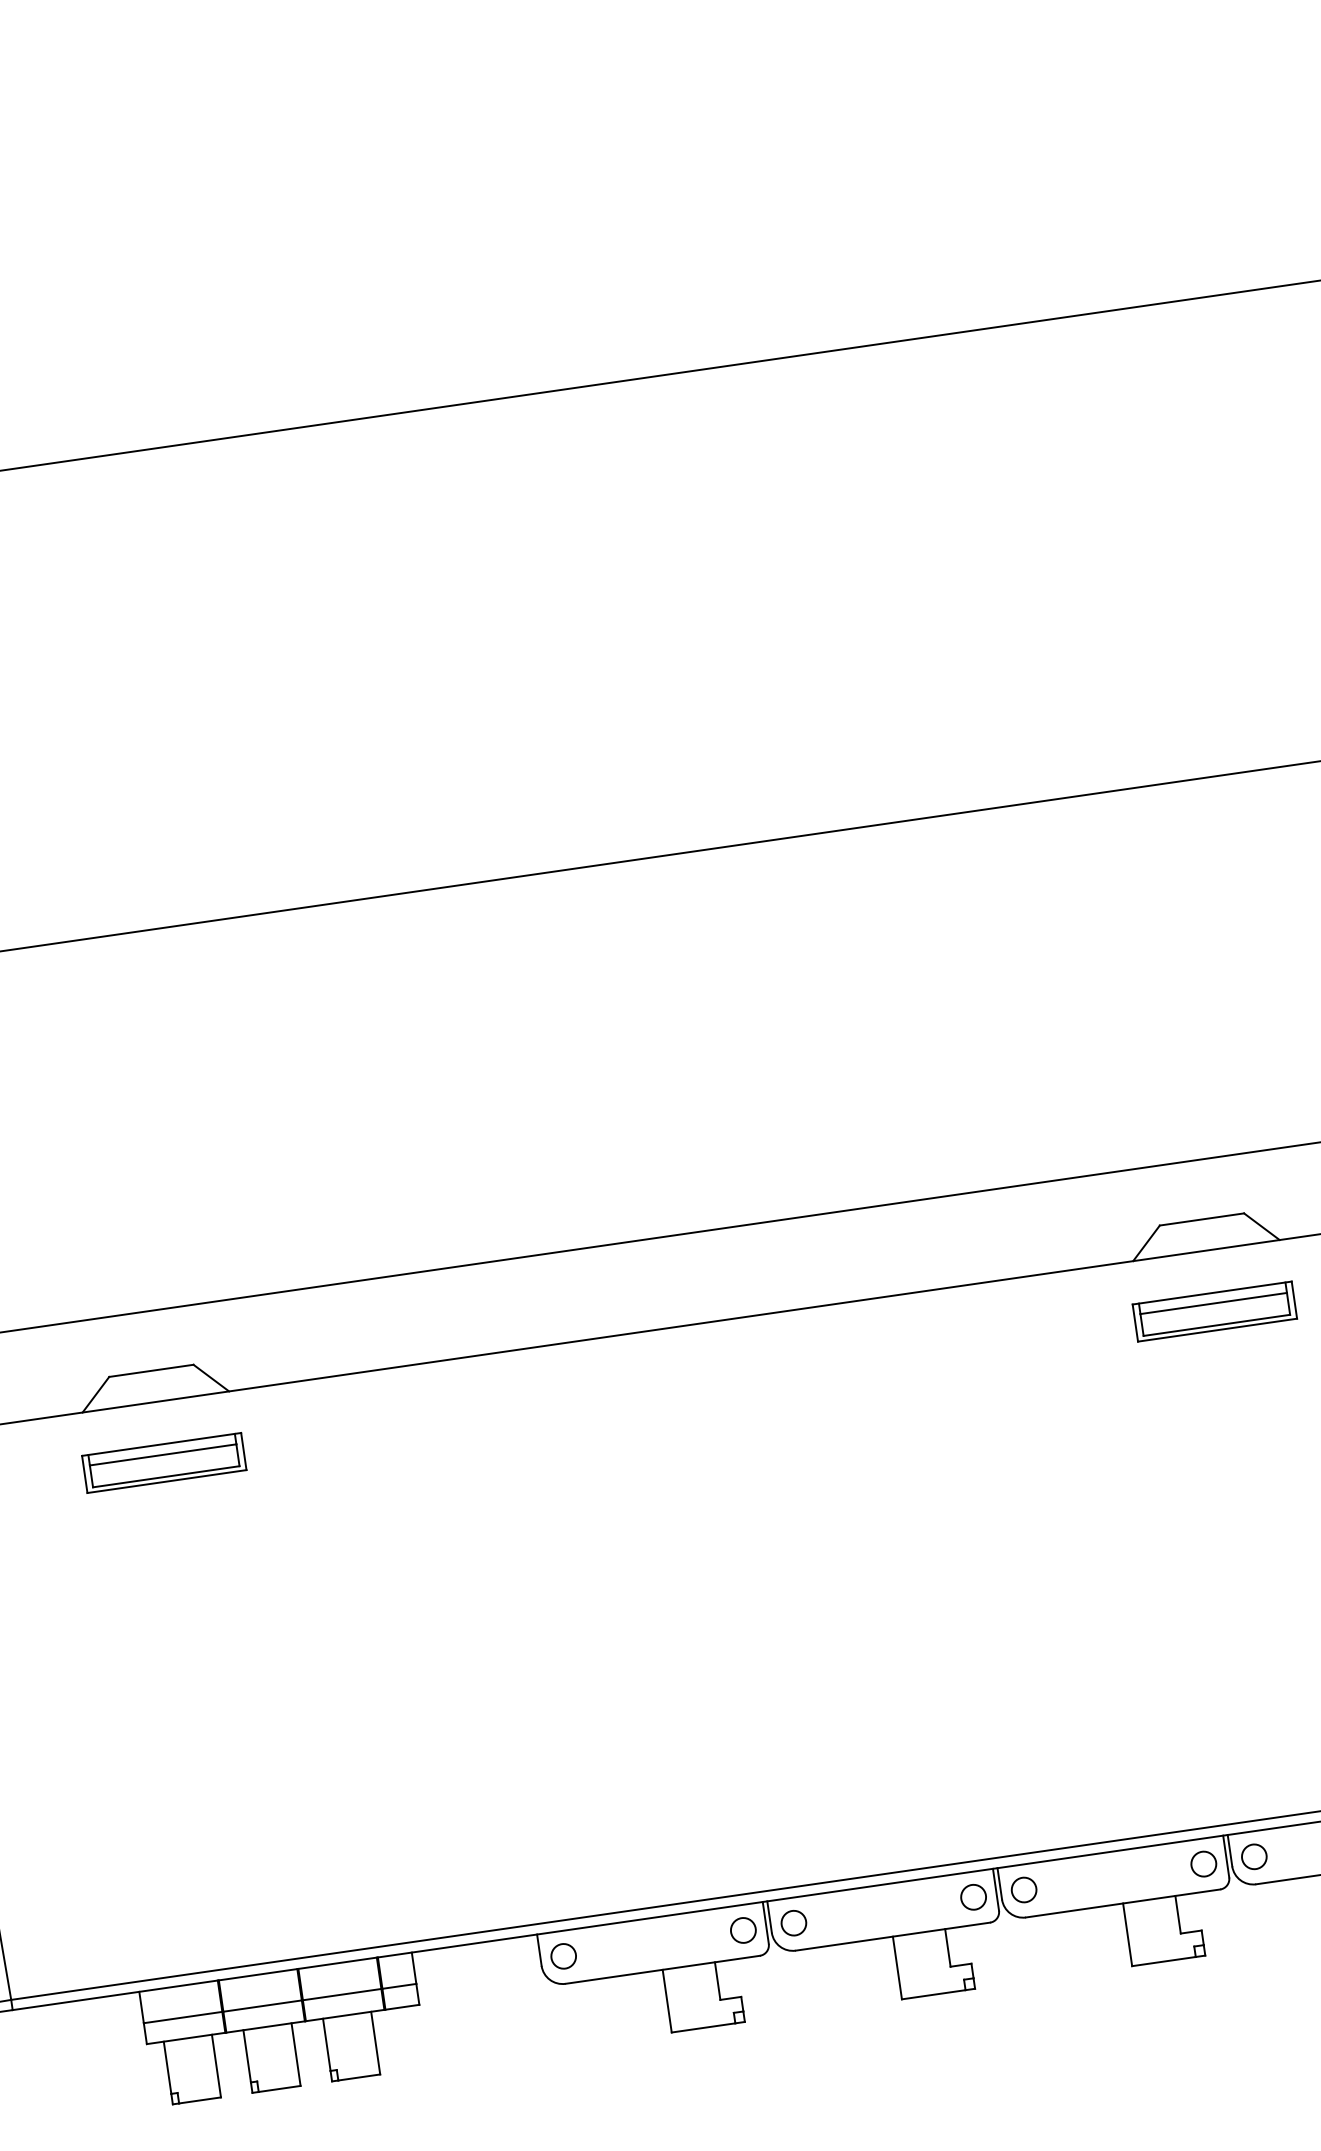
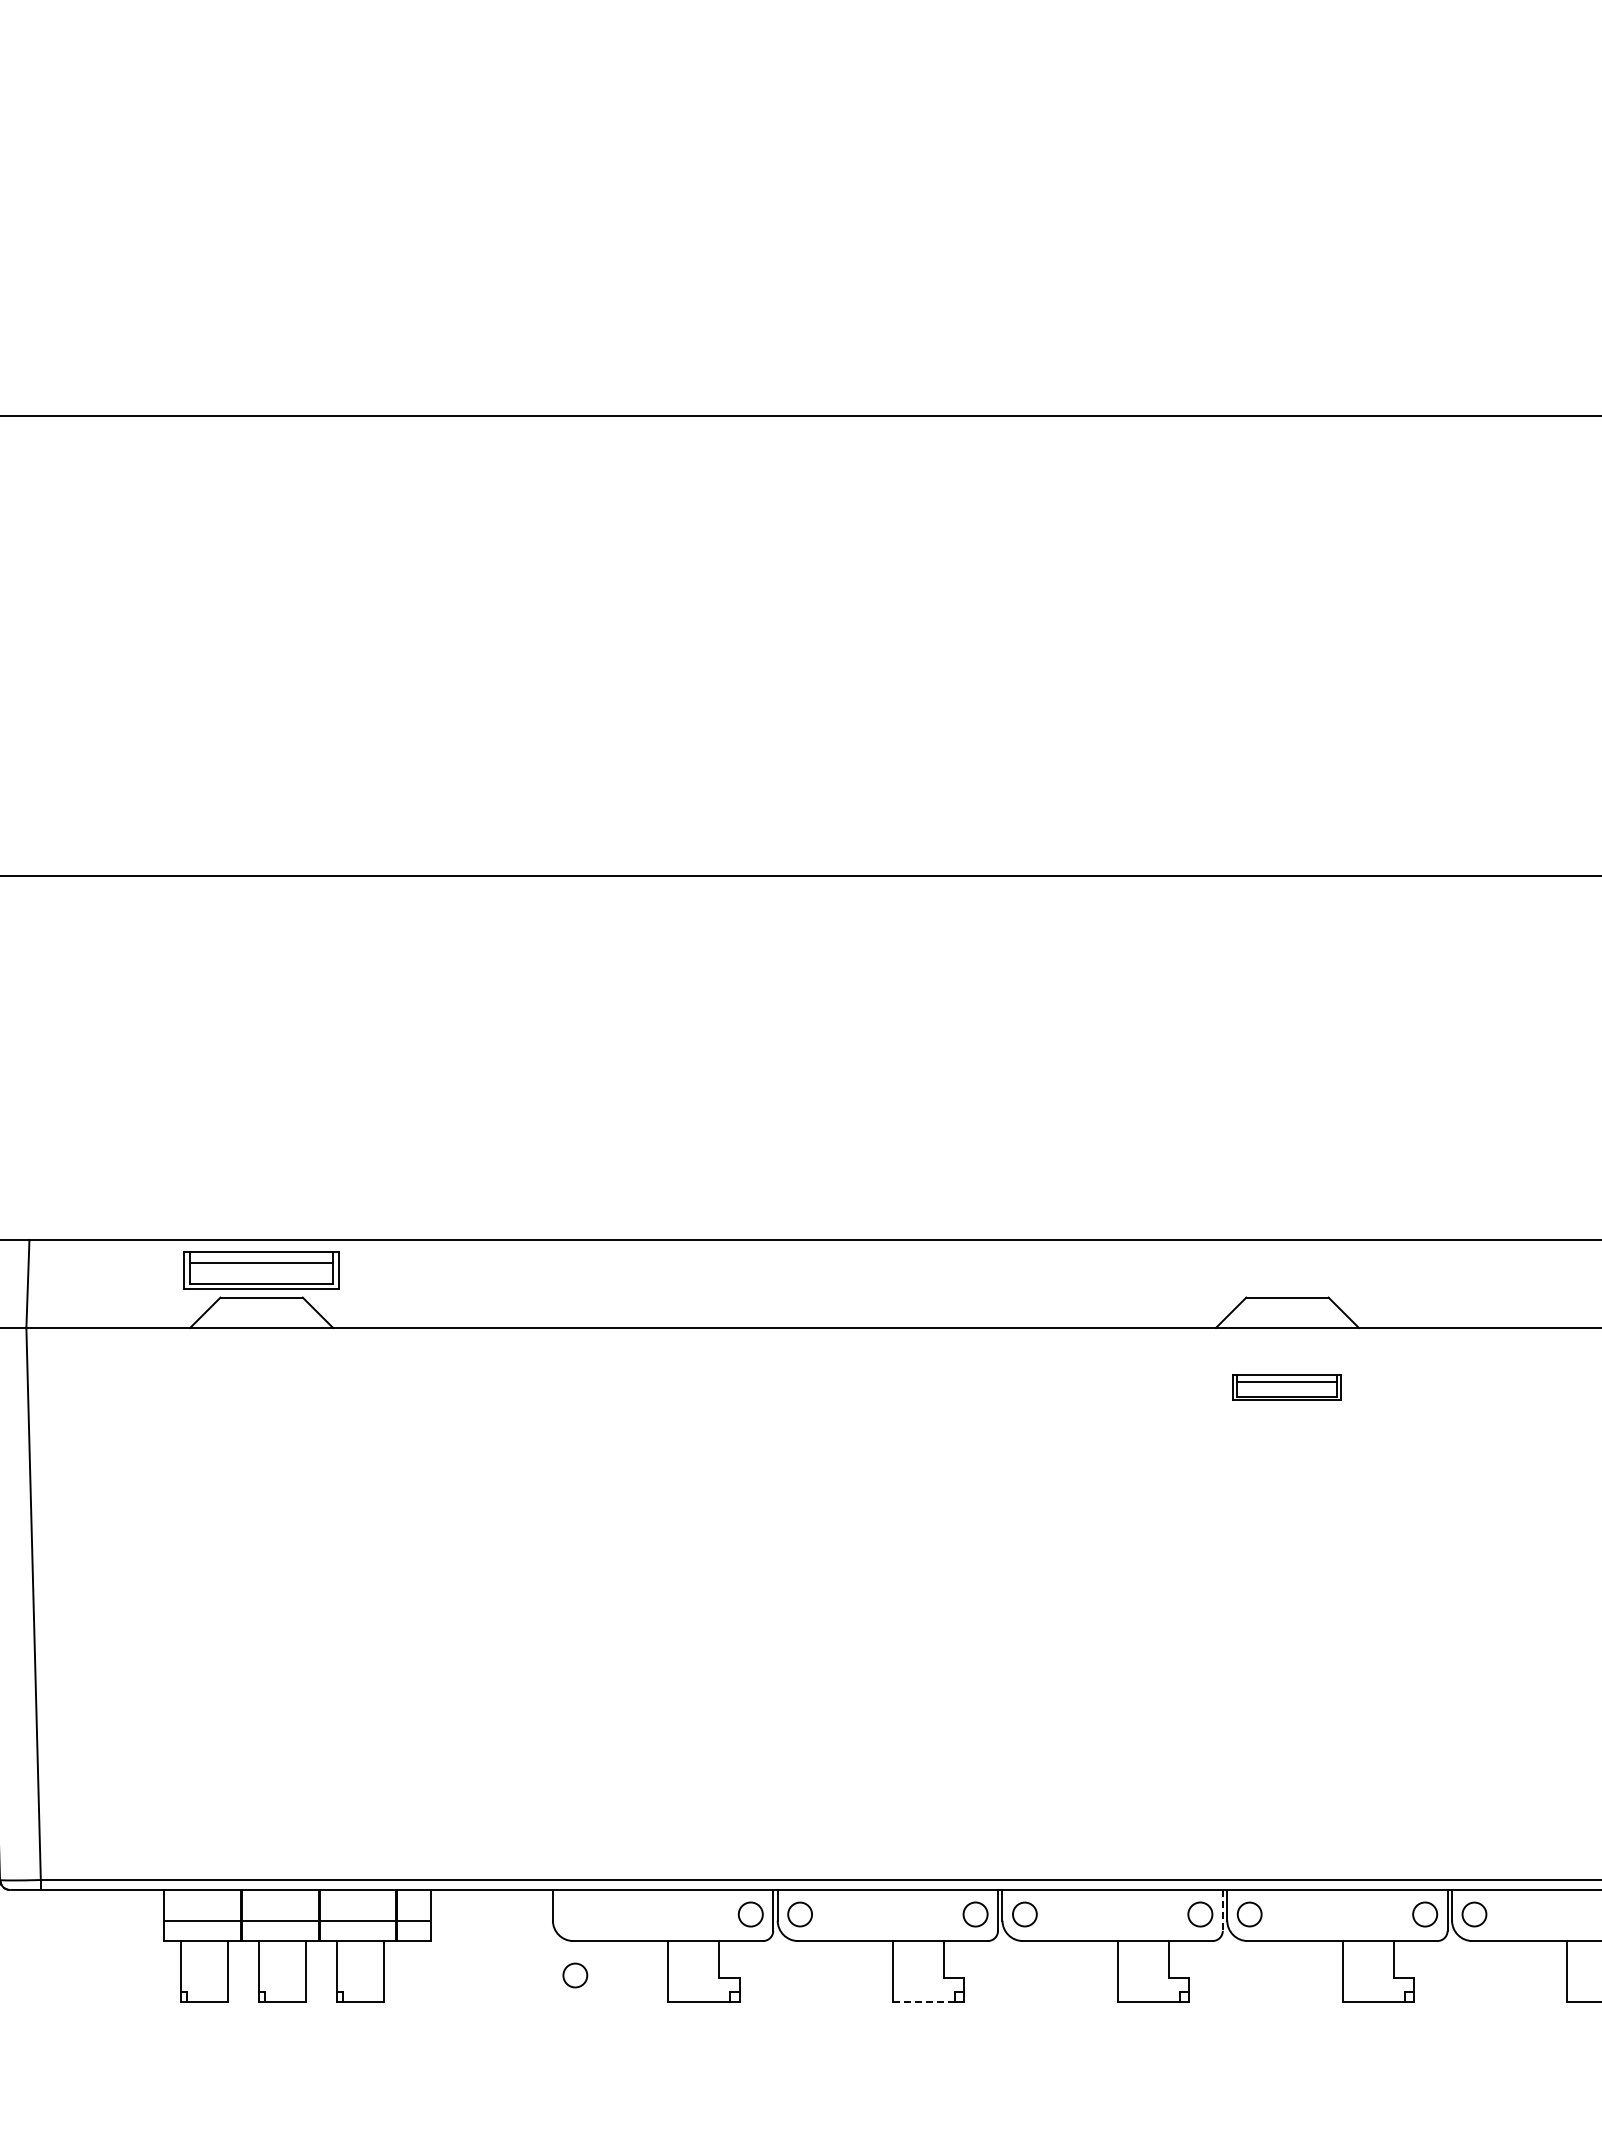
part: (1214, 1311) -> (1286, 1387), size x0.7
part: (164, 1462) -> (261, 1270), moved
line: (1225, 1856) -> (1222, 1910), solid -> dashed
circle: (563, 1956) -> (575, 1975), moved
line: (934, 1994) -> (924, 2002), solid -> dashed

